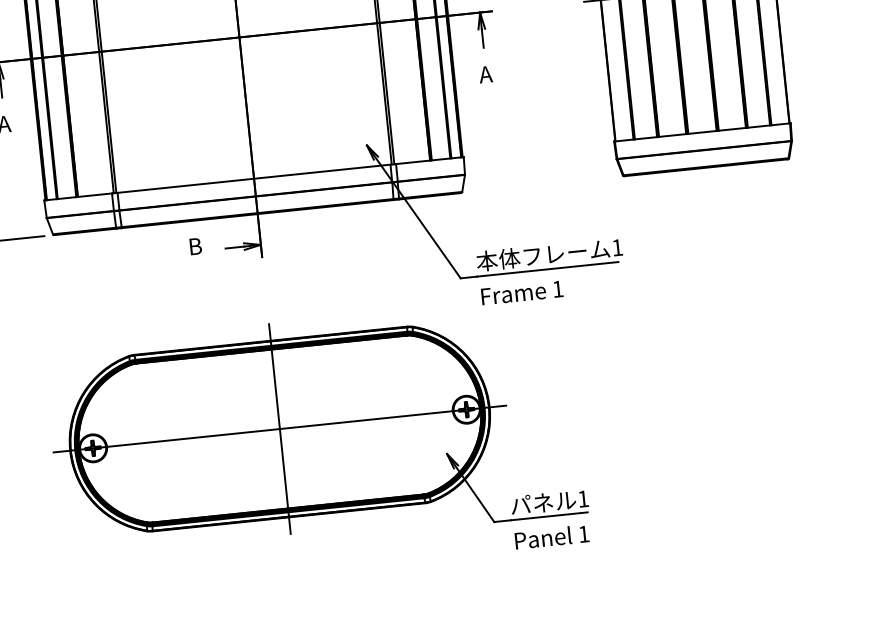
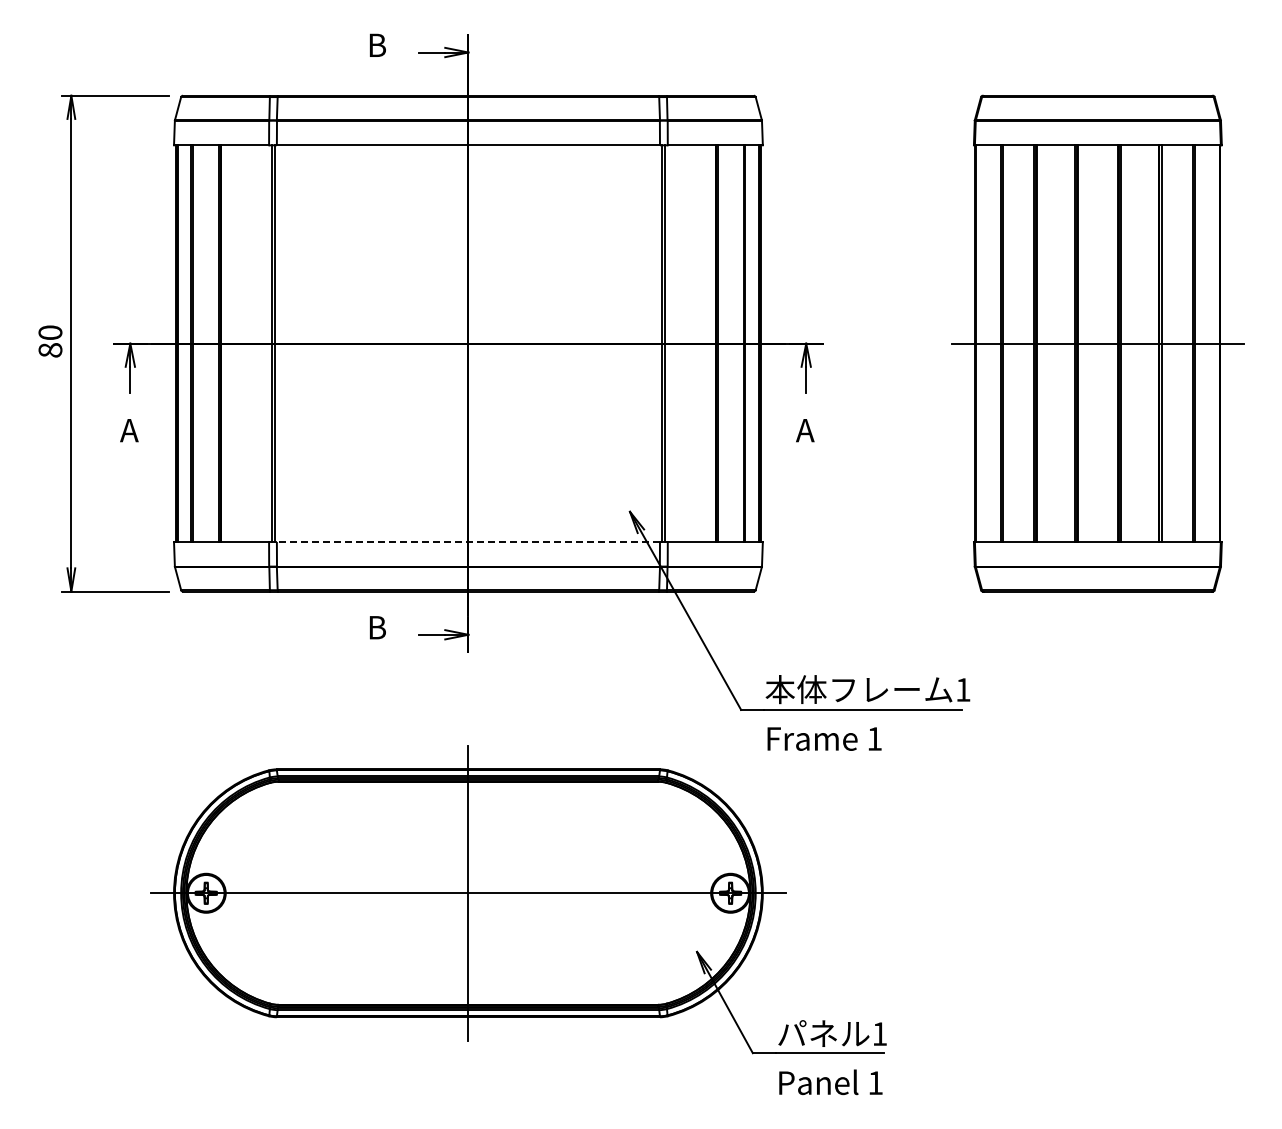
line: (254, 178) -> (468, 541), solid -> dashed

